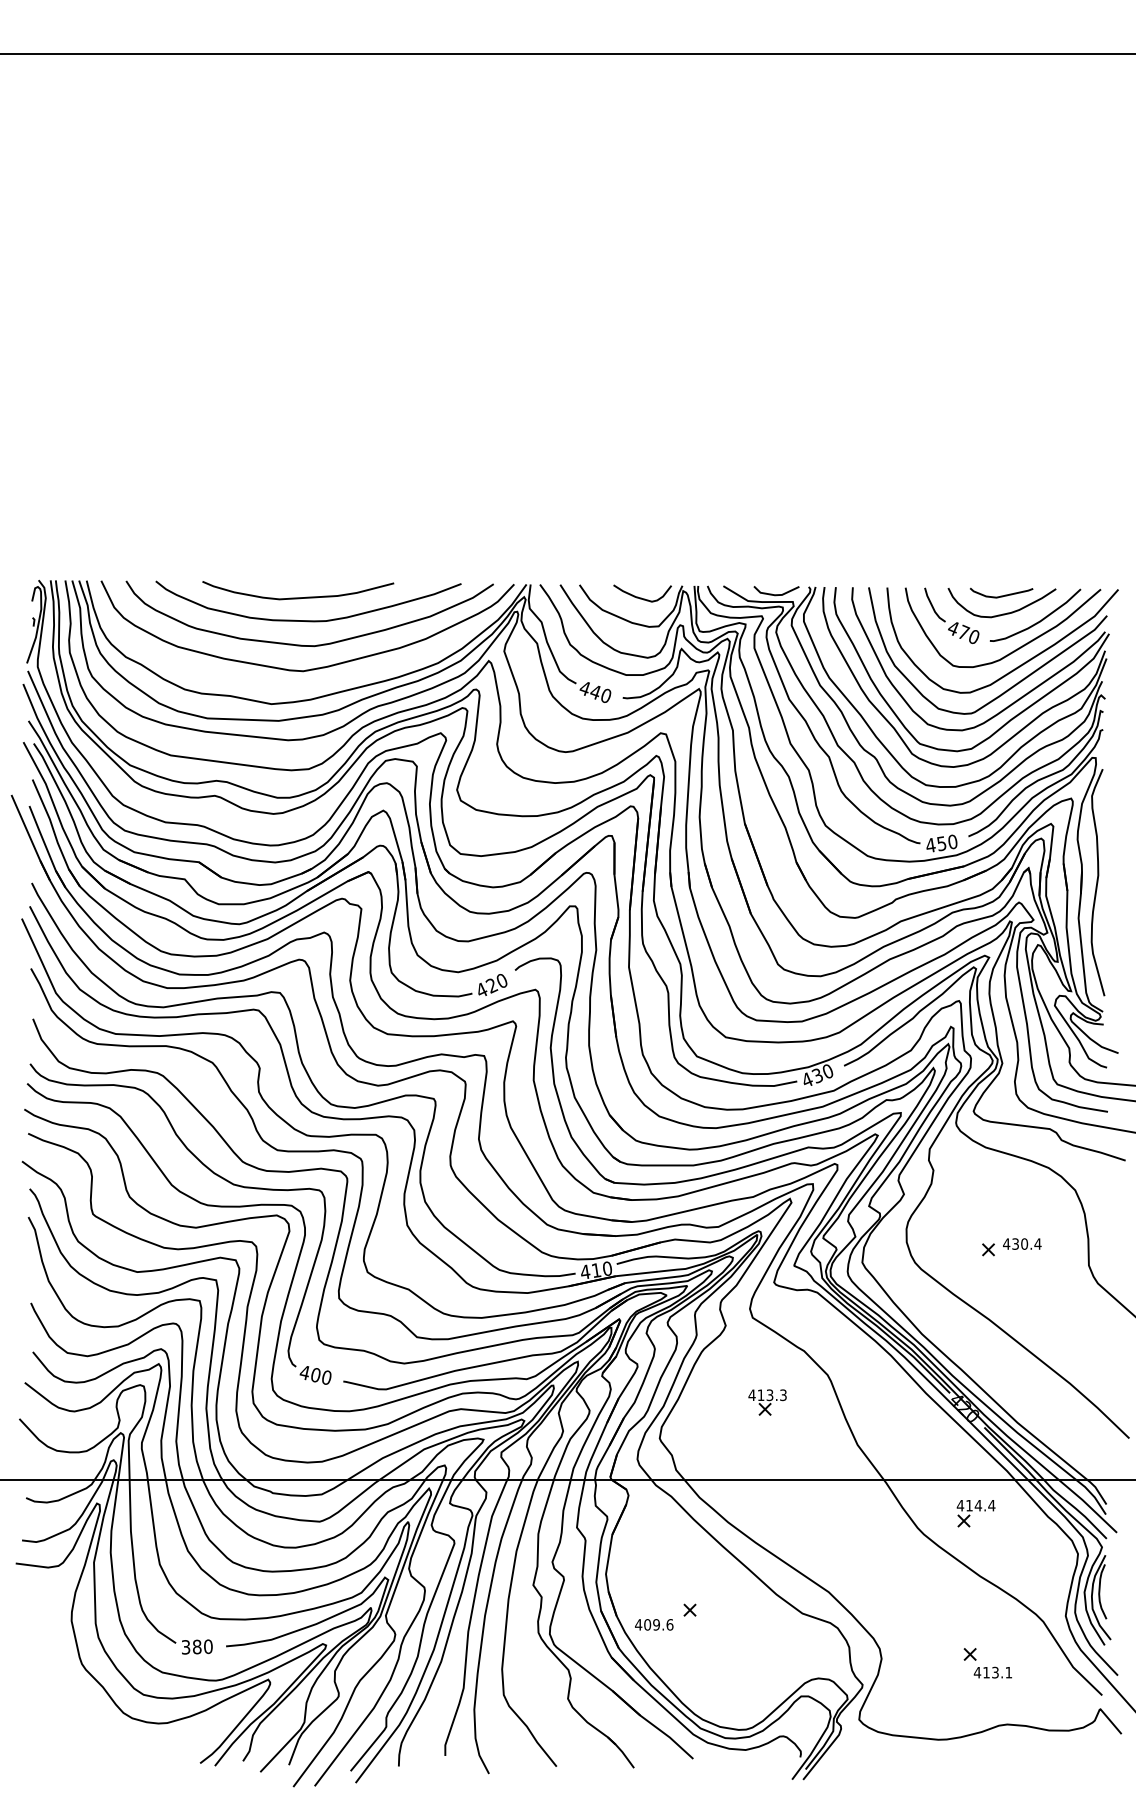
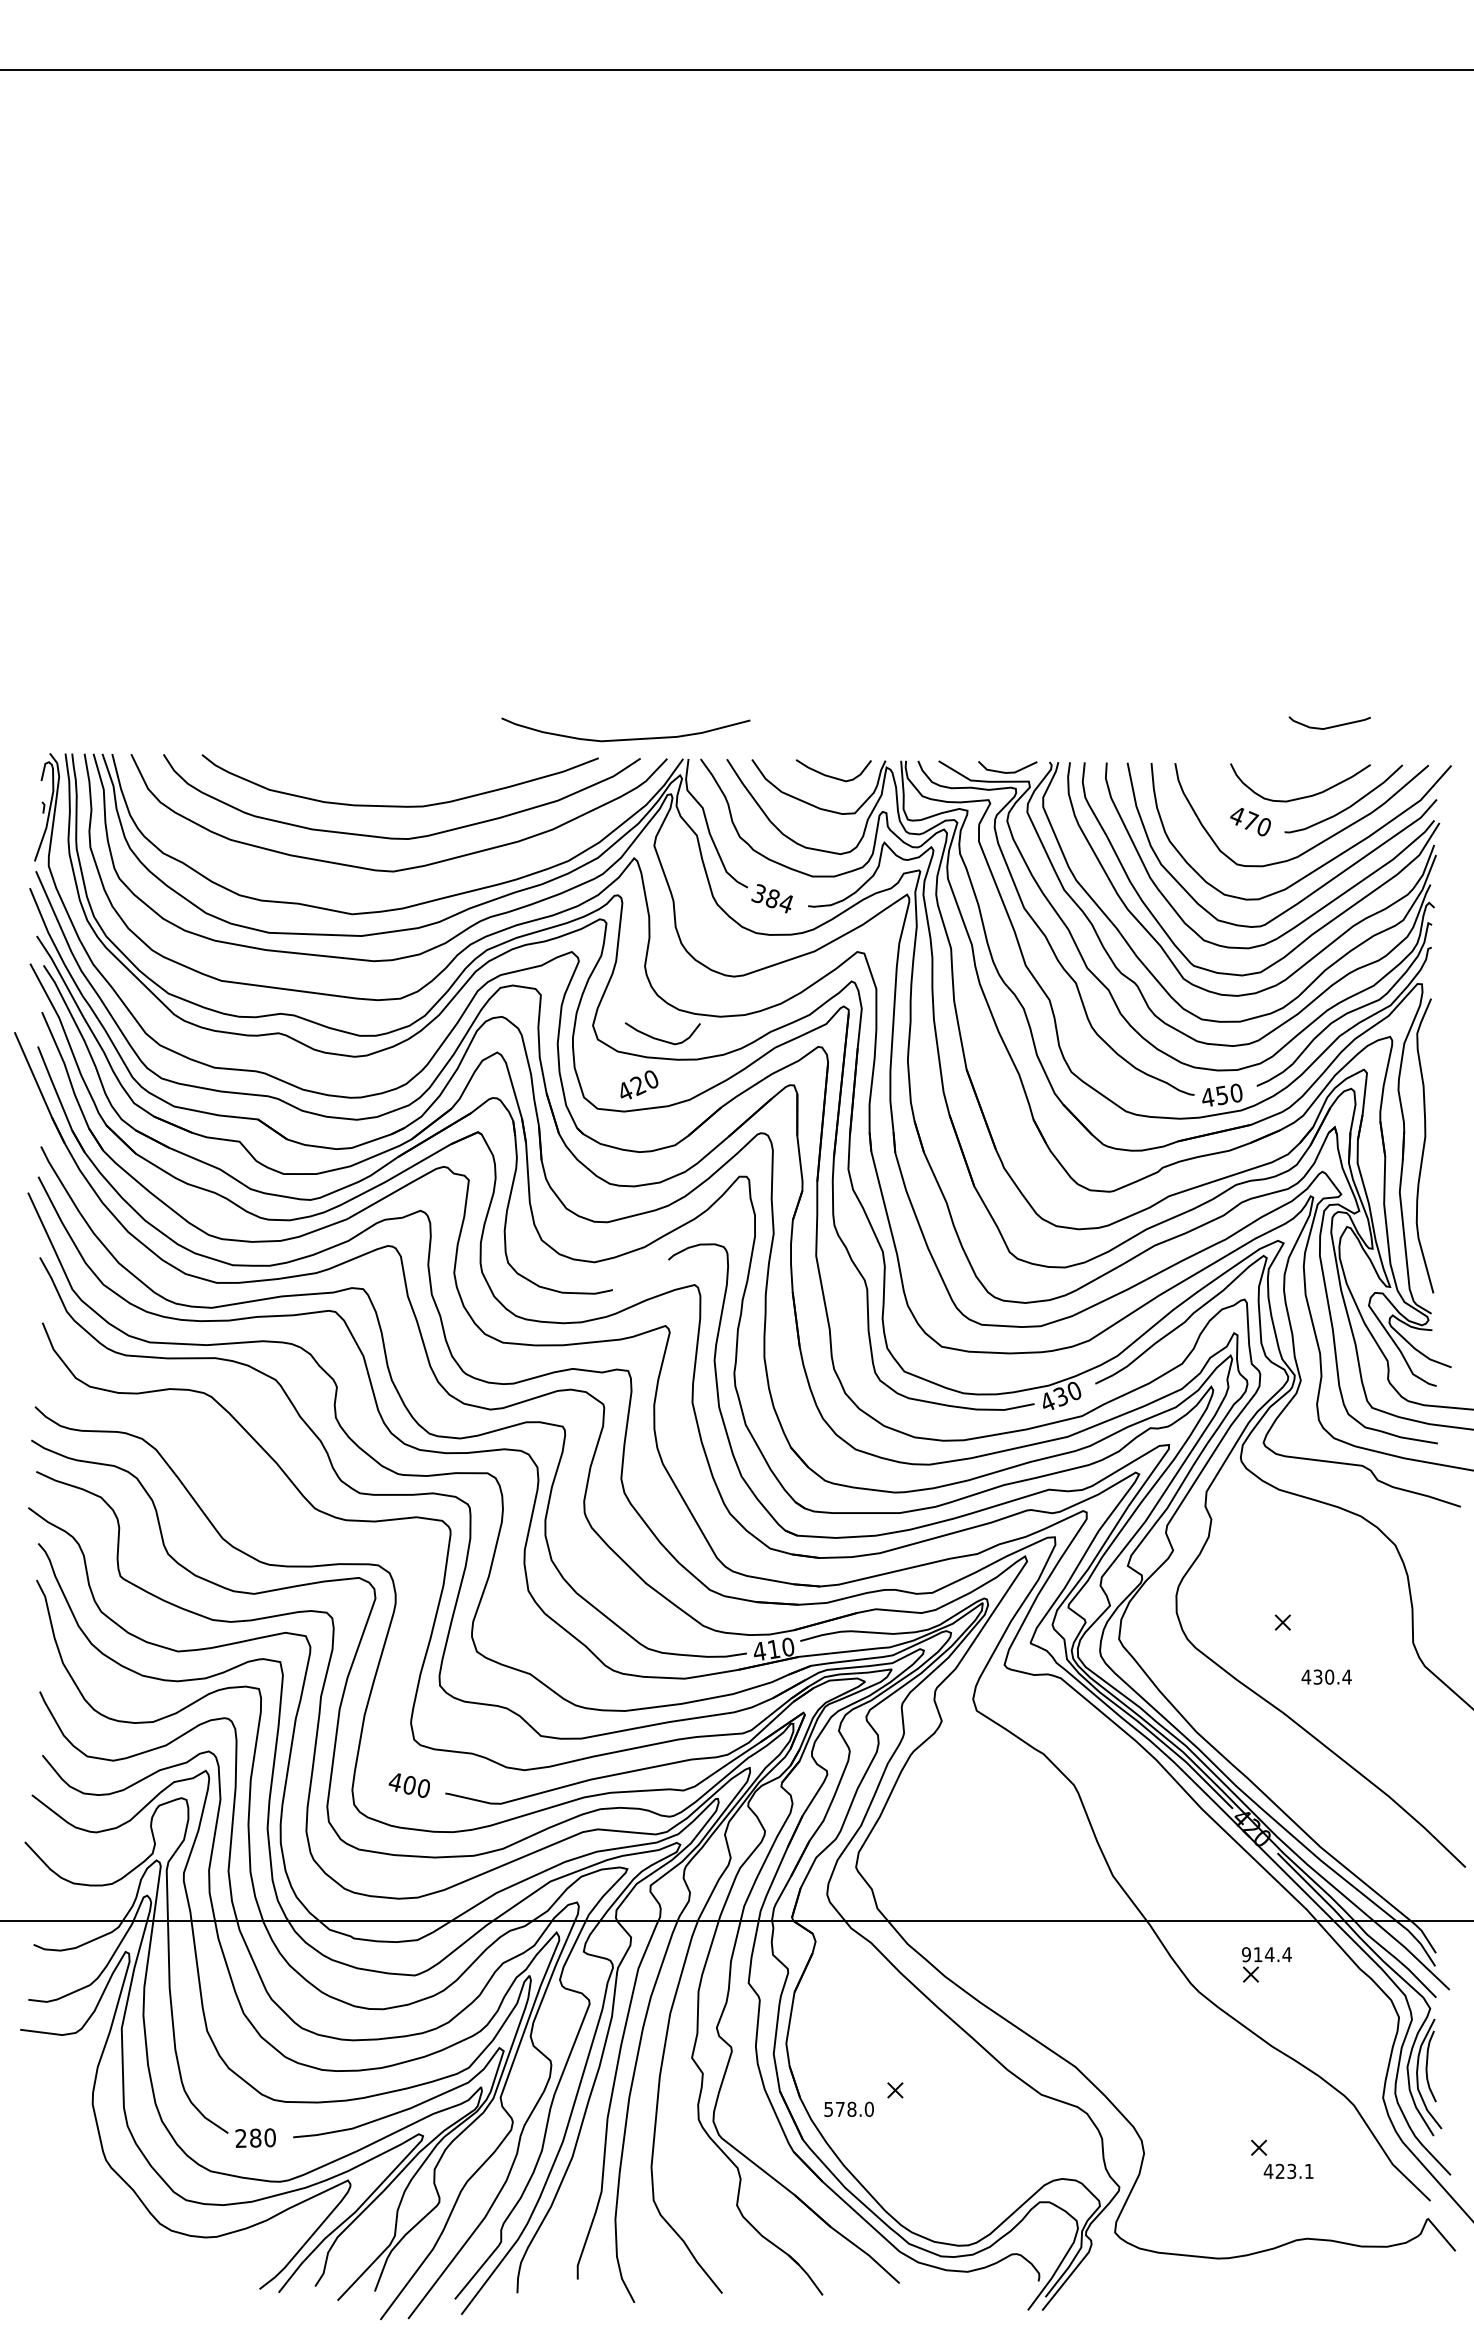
curve: (1001, 595) -> (1329, 726), moved
curve: (298, 597) -> (626, 738), moved
line: (932, 604) -> (1210, 785), removed
text: (595, 691) -> (772, 898), 440 -> 384
curve: (508, 799) -> (659, 1038), added
text: (492, 984) -> (639, 1084), moved
curve: (213, 1173) -> (276, 1523), removed
text: (1022, 1243) -> (1326, 1676), moved
part: (767, 1402) -> (995, 1820), removed
text: (960, 1505) -> (1246, 1954), 414.4 -> 914.4
text: (653, 1624) -> (848, 2109), 409.6 -> 578.0
text: (185, 1647) -> (240, 2138), 380 -> 280
text: (985, 1671) -> (1279, 2170), 413.1 -> 423.1

